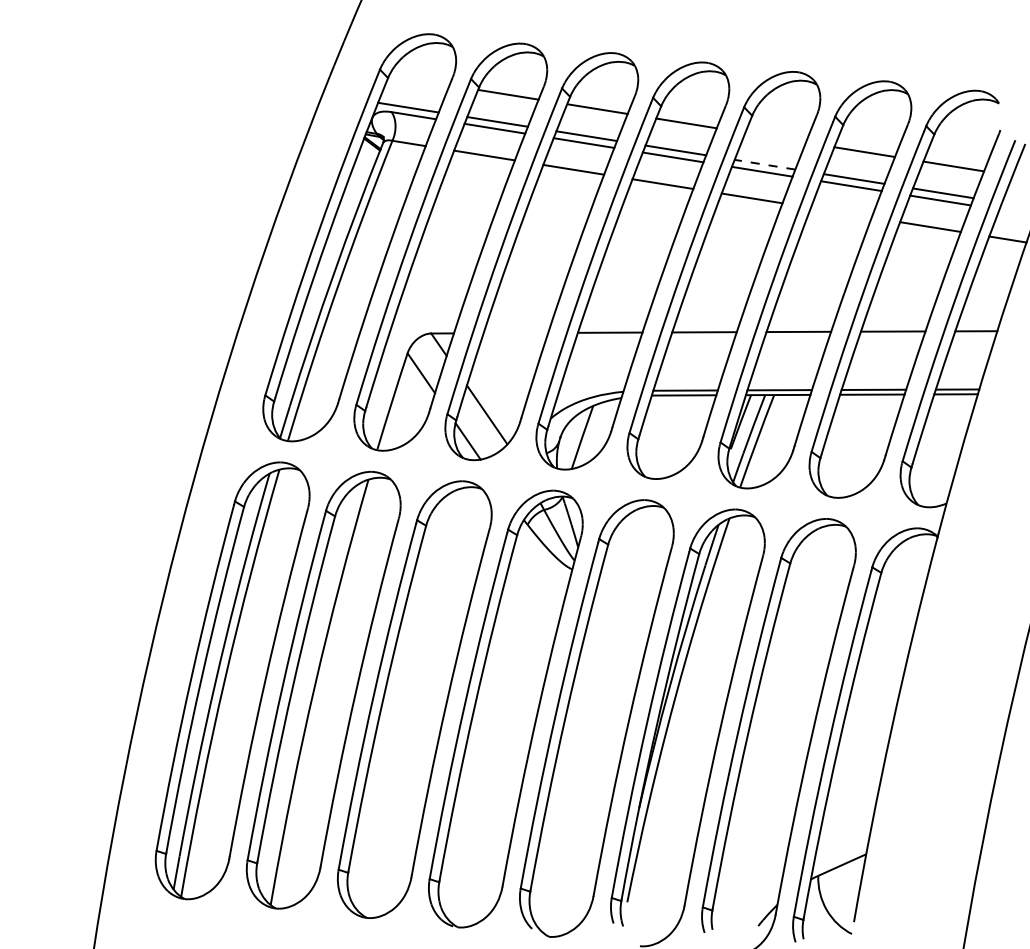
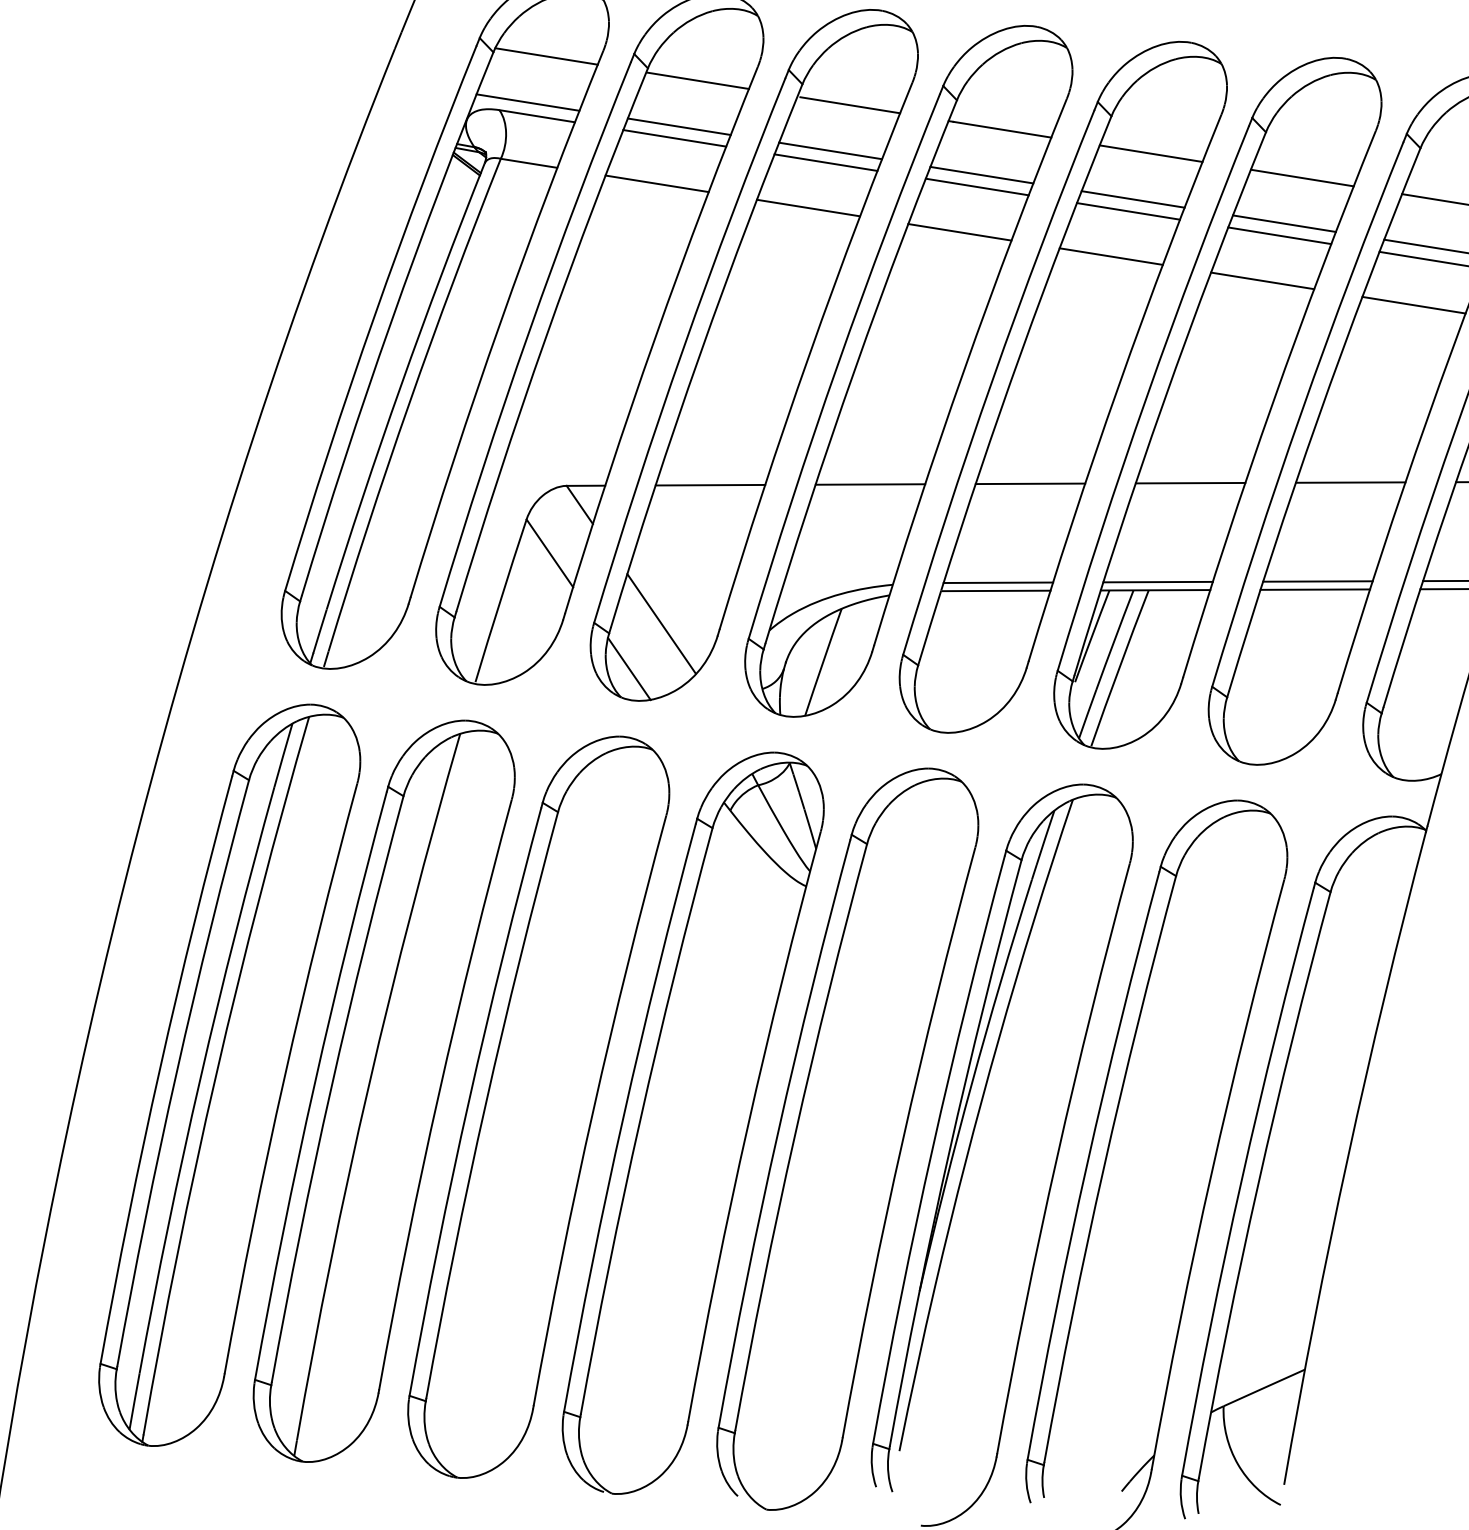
line: (419, 80) -> (546, 56), added
line: (775, 137) -> (1150, 153), added
line: (765, 164) -> (1133, 199), dashed -> solid
line: (840, 212) -> (1261, 280), added
line: (515, 332) -> (709, 484), added

